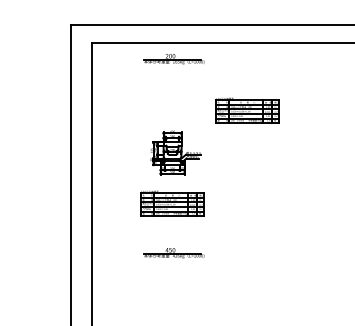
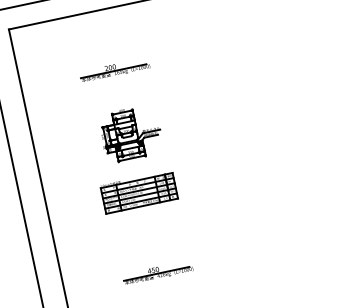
part: (173, 59) -> (114, 70), moved
part: (247, 110) -> (201, 68), removed
part: (173, 253) -> (157, 273), moved

